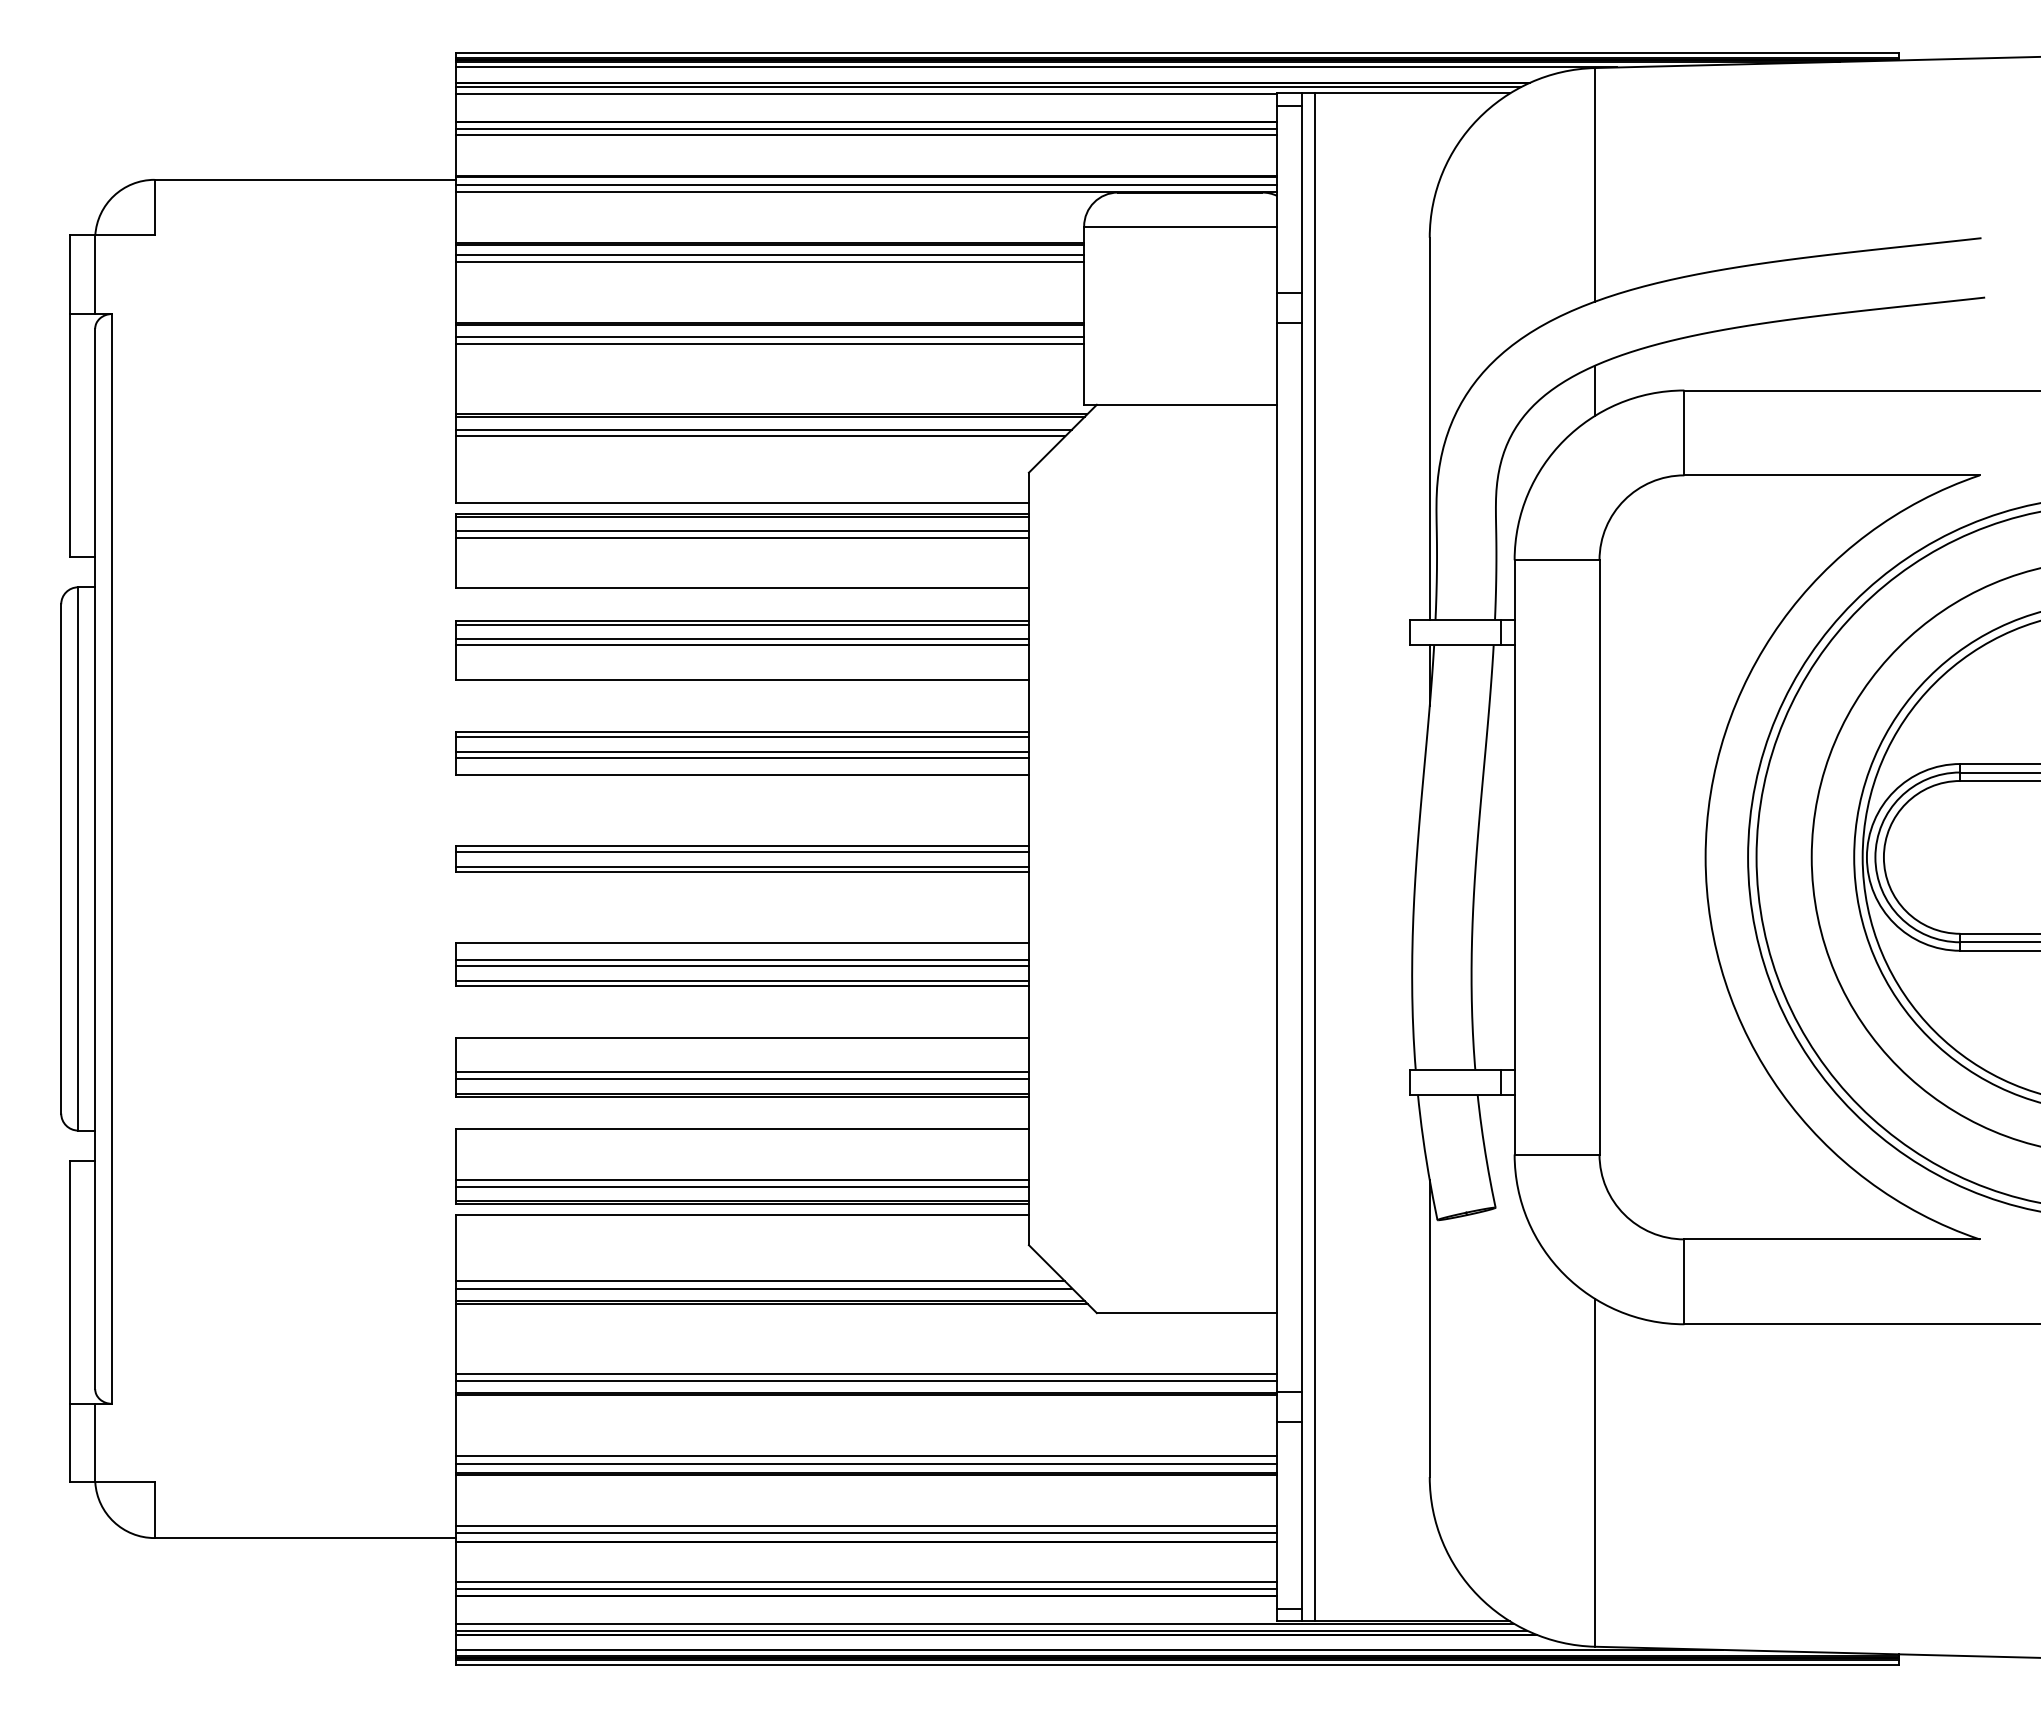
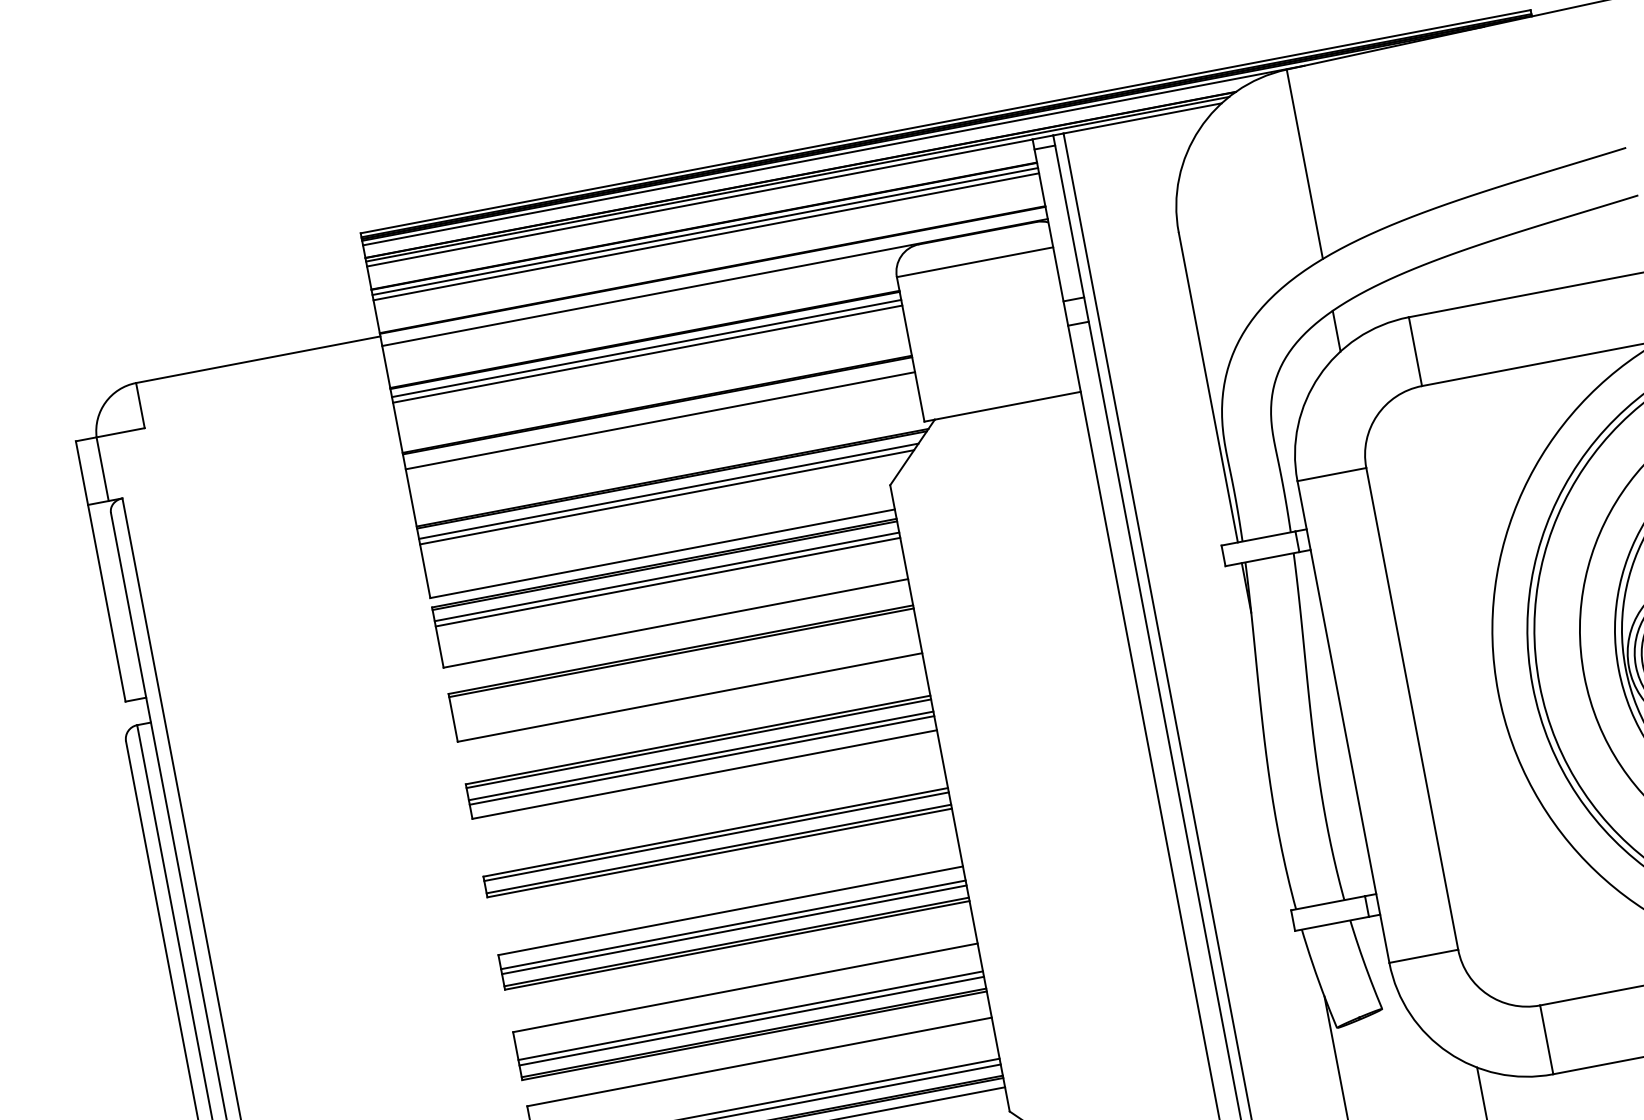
line: (865, 184) -> (713, 276), removed
line: (769, 336) -> (658, 414), removed
line: (741, 639) -> (683, 664), removed
line: (741, 645) -> (683, 669), removed

